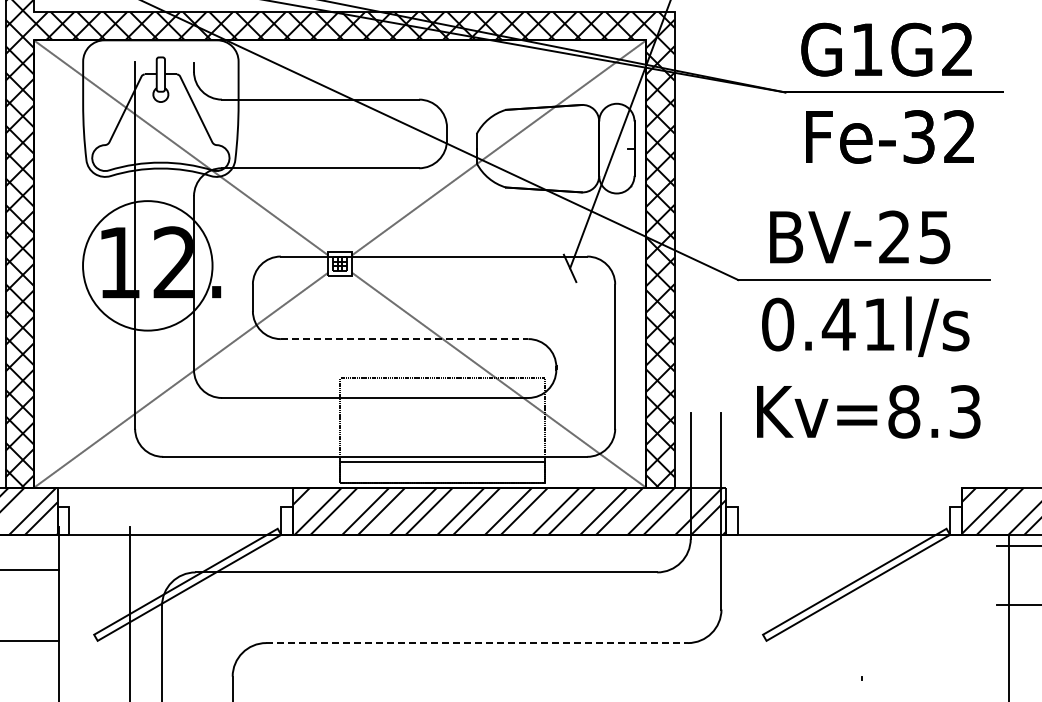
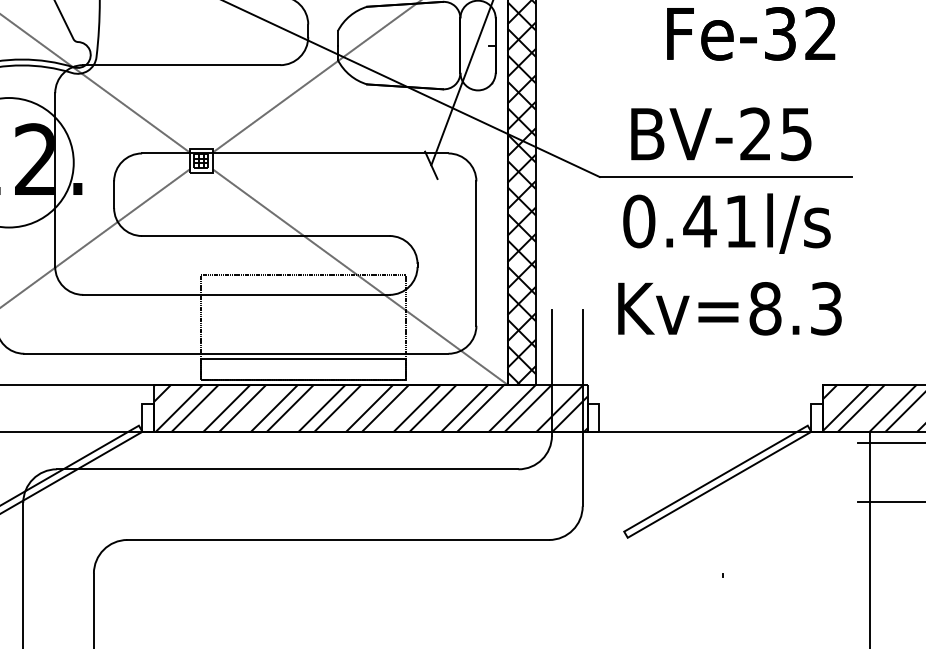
line: (404, 339) -> (265, 236), dashed -> solid
line: (477, 643) -> (338, 540), dashed -> solid

